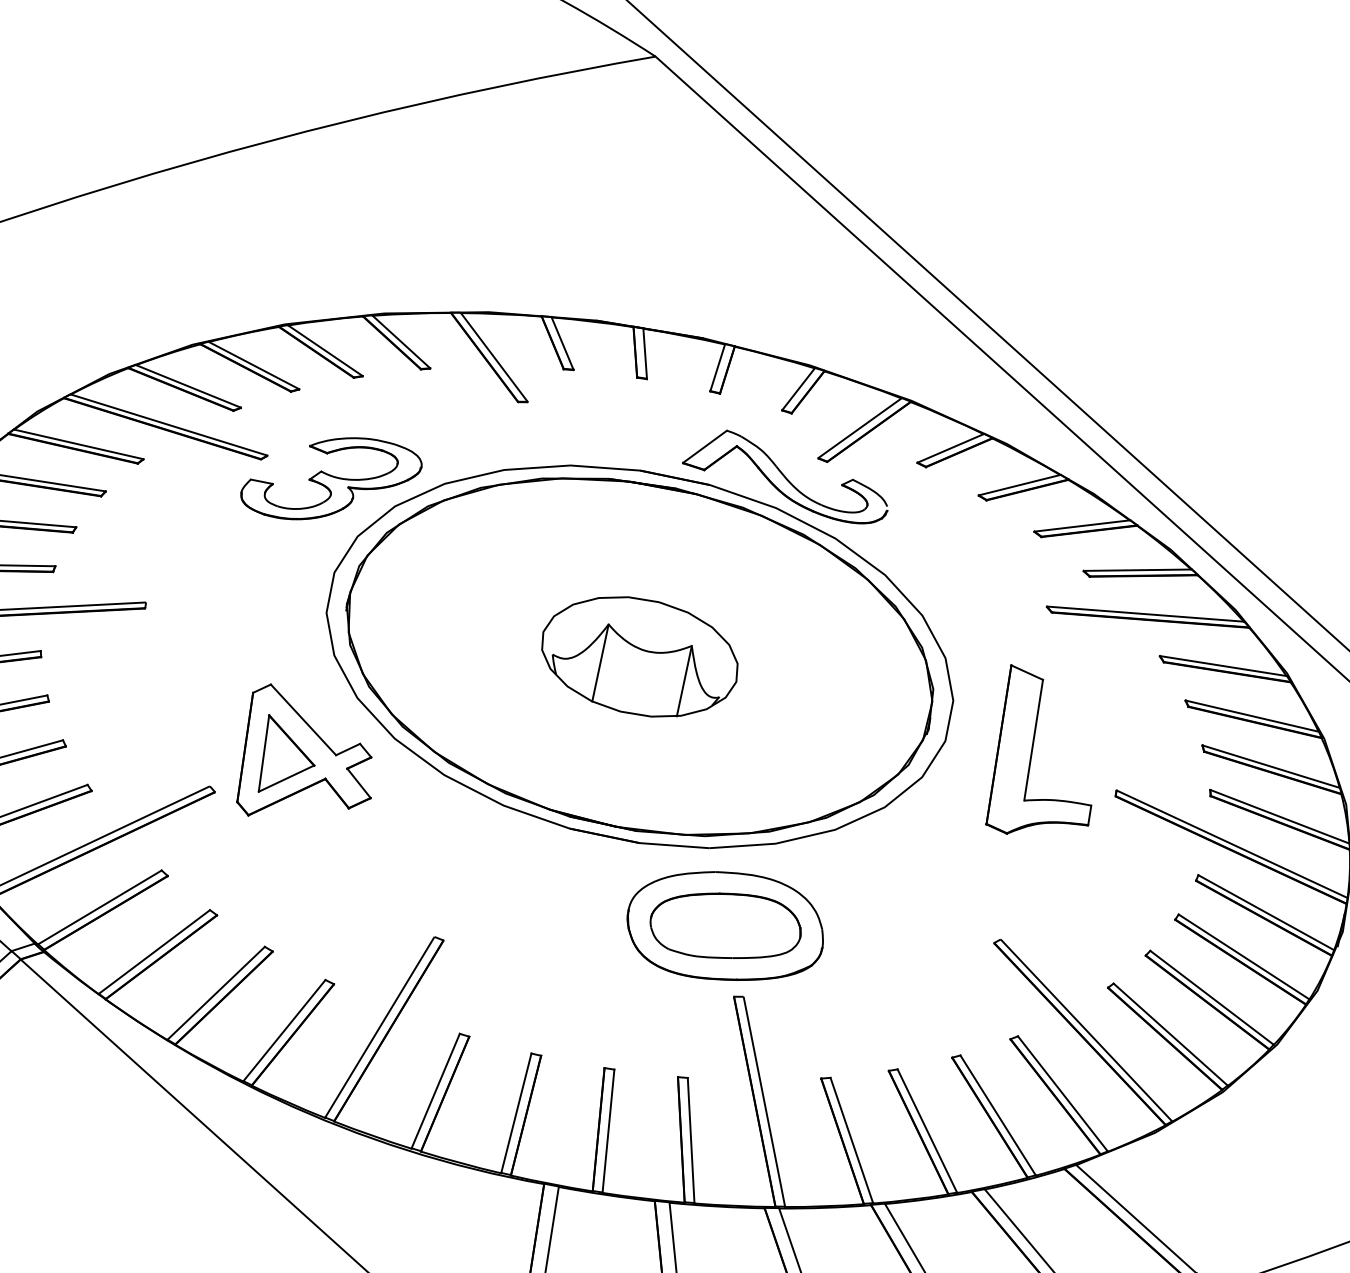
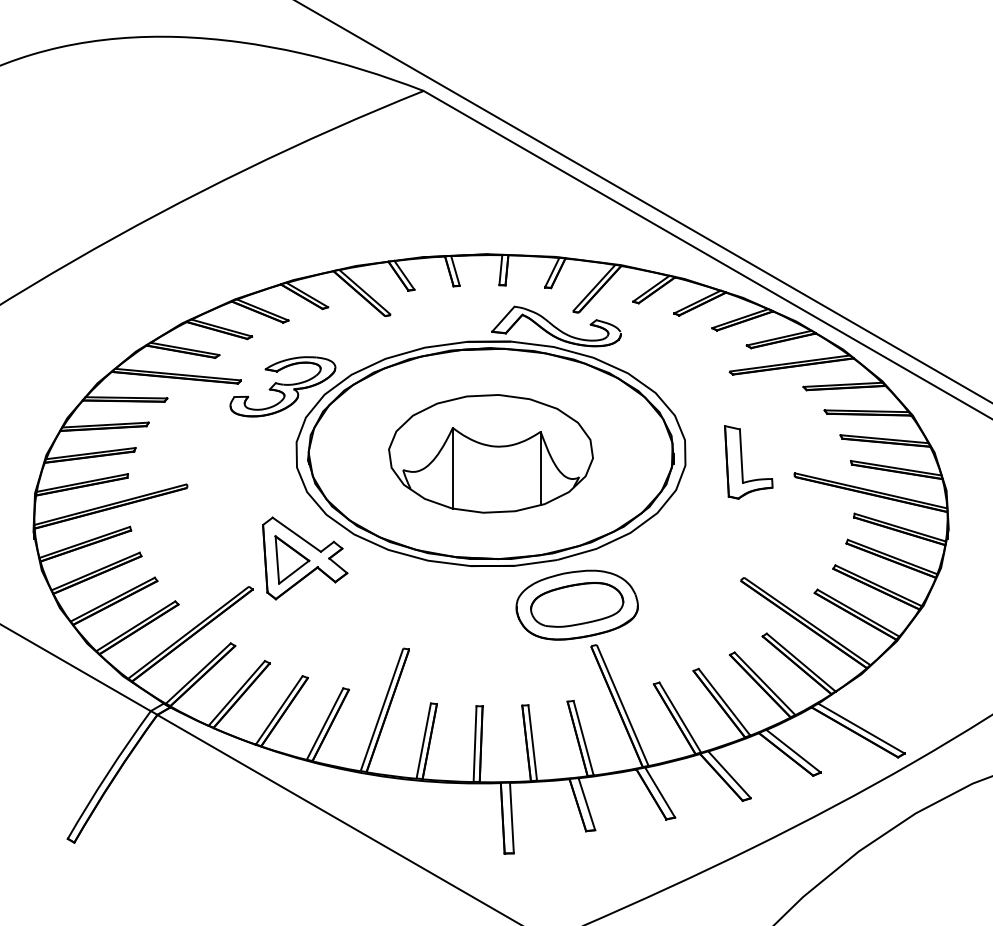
part: (639, 656) -> (490, 453), size x1.67
part: (1046, 757) -> (748, 462), size x0.71

